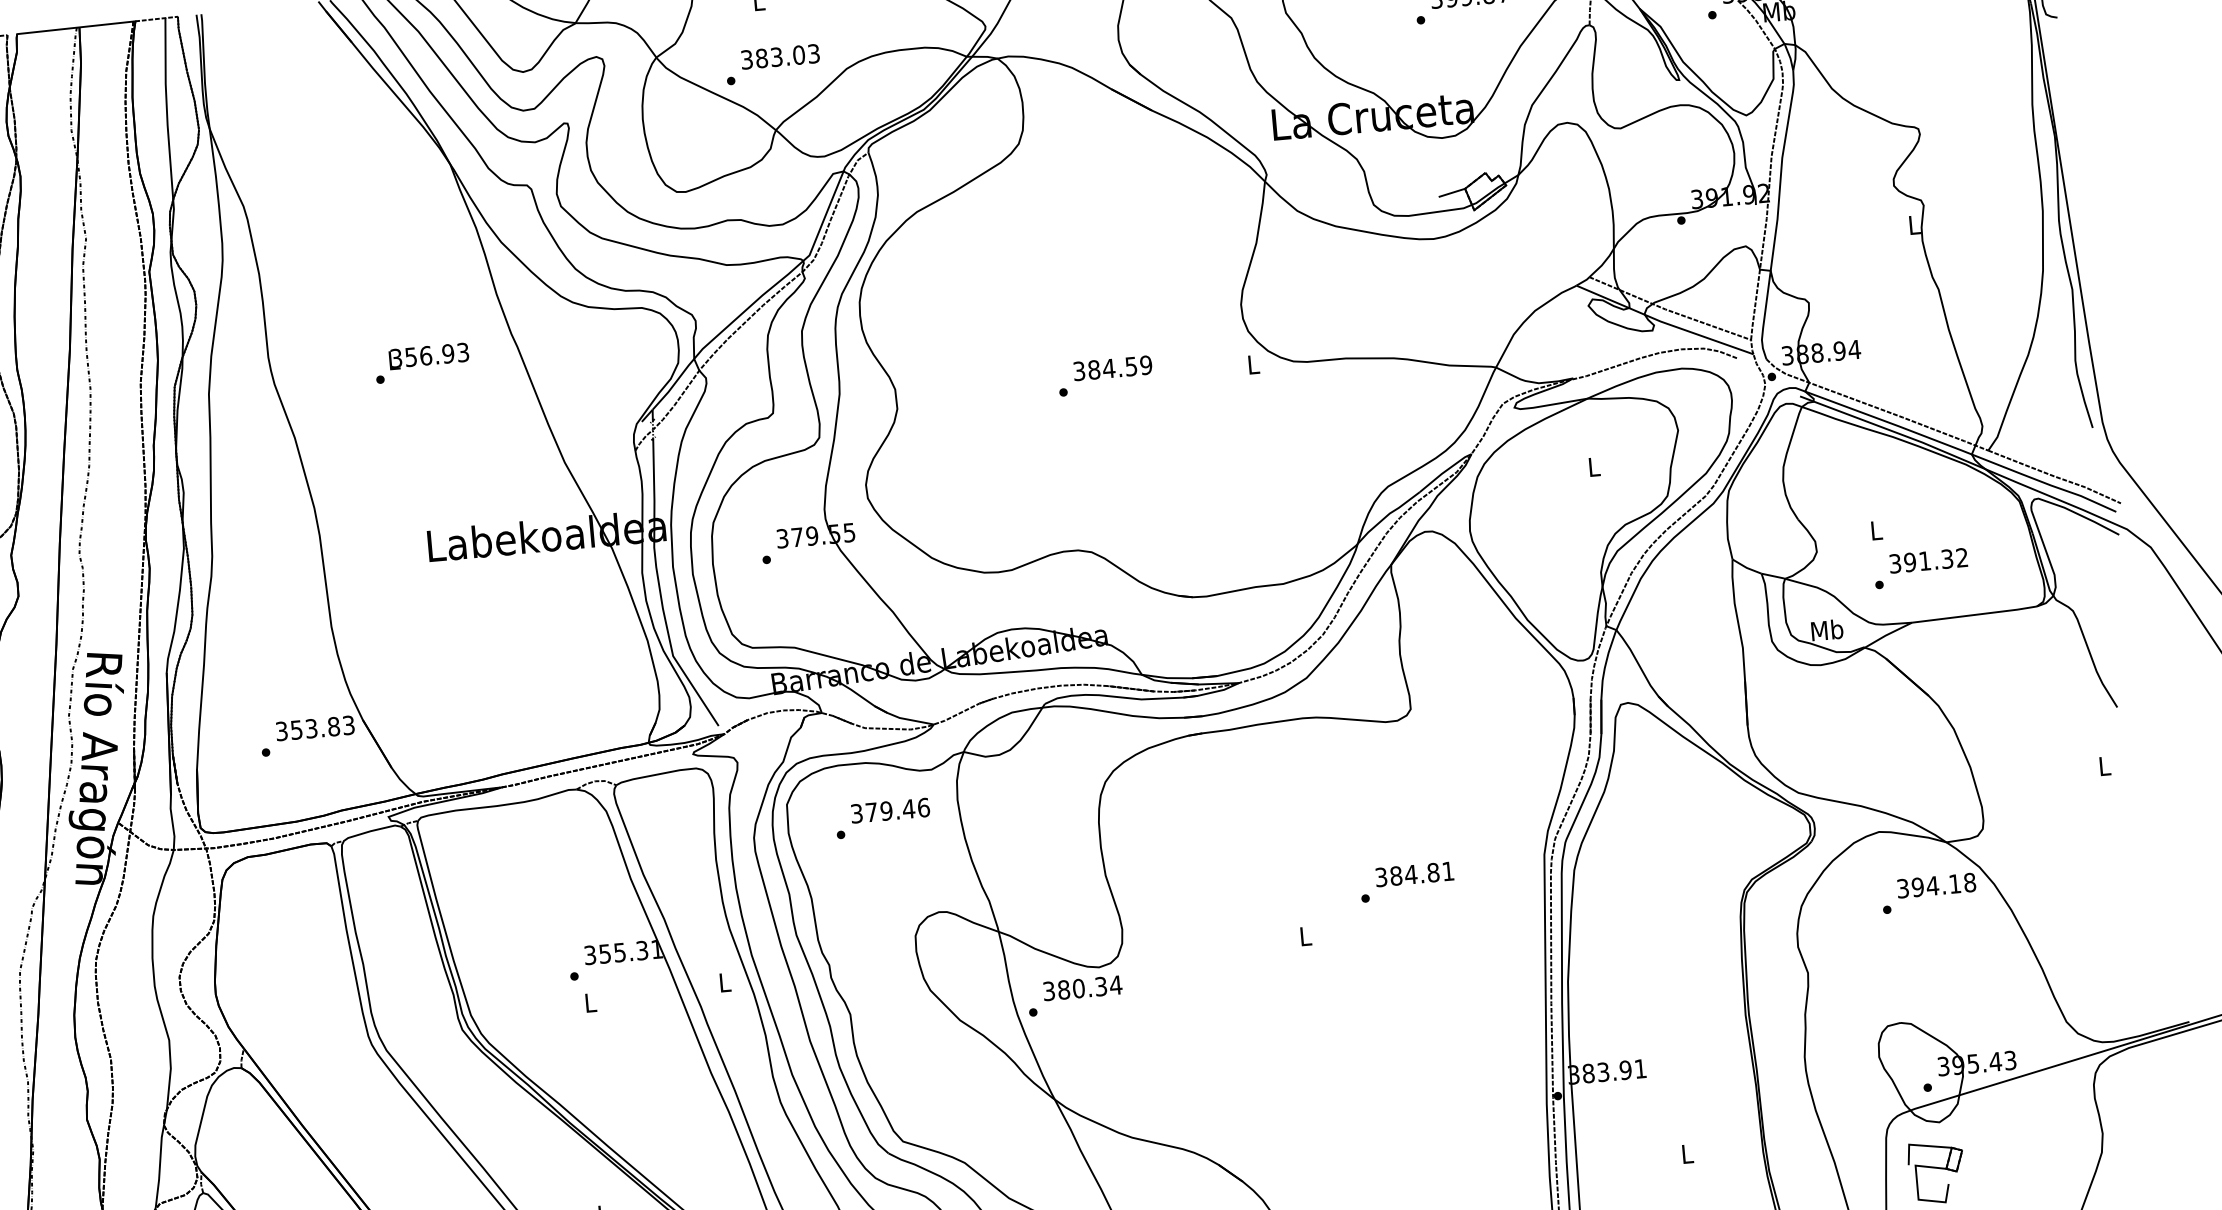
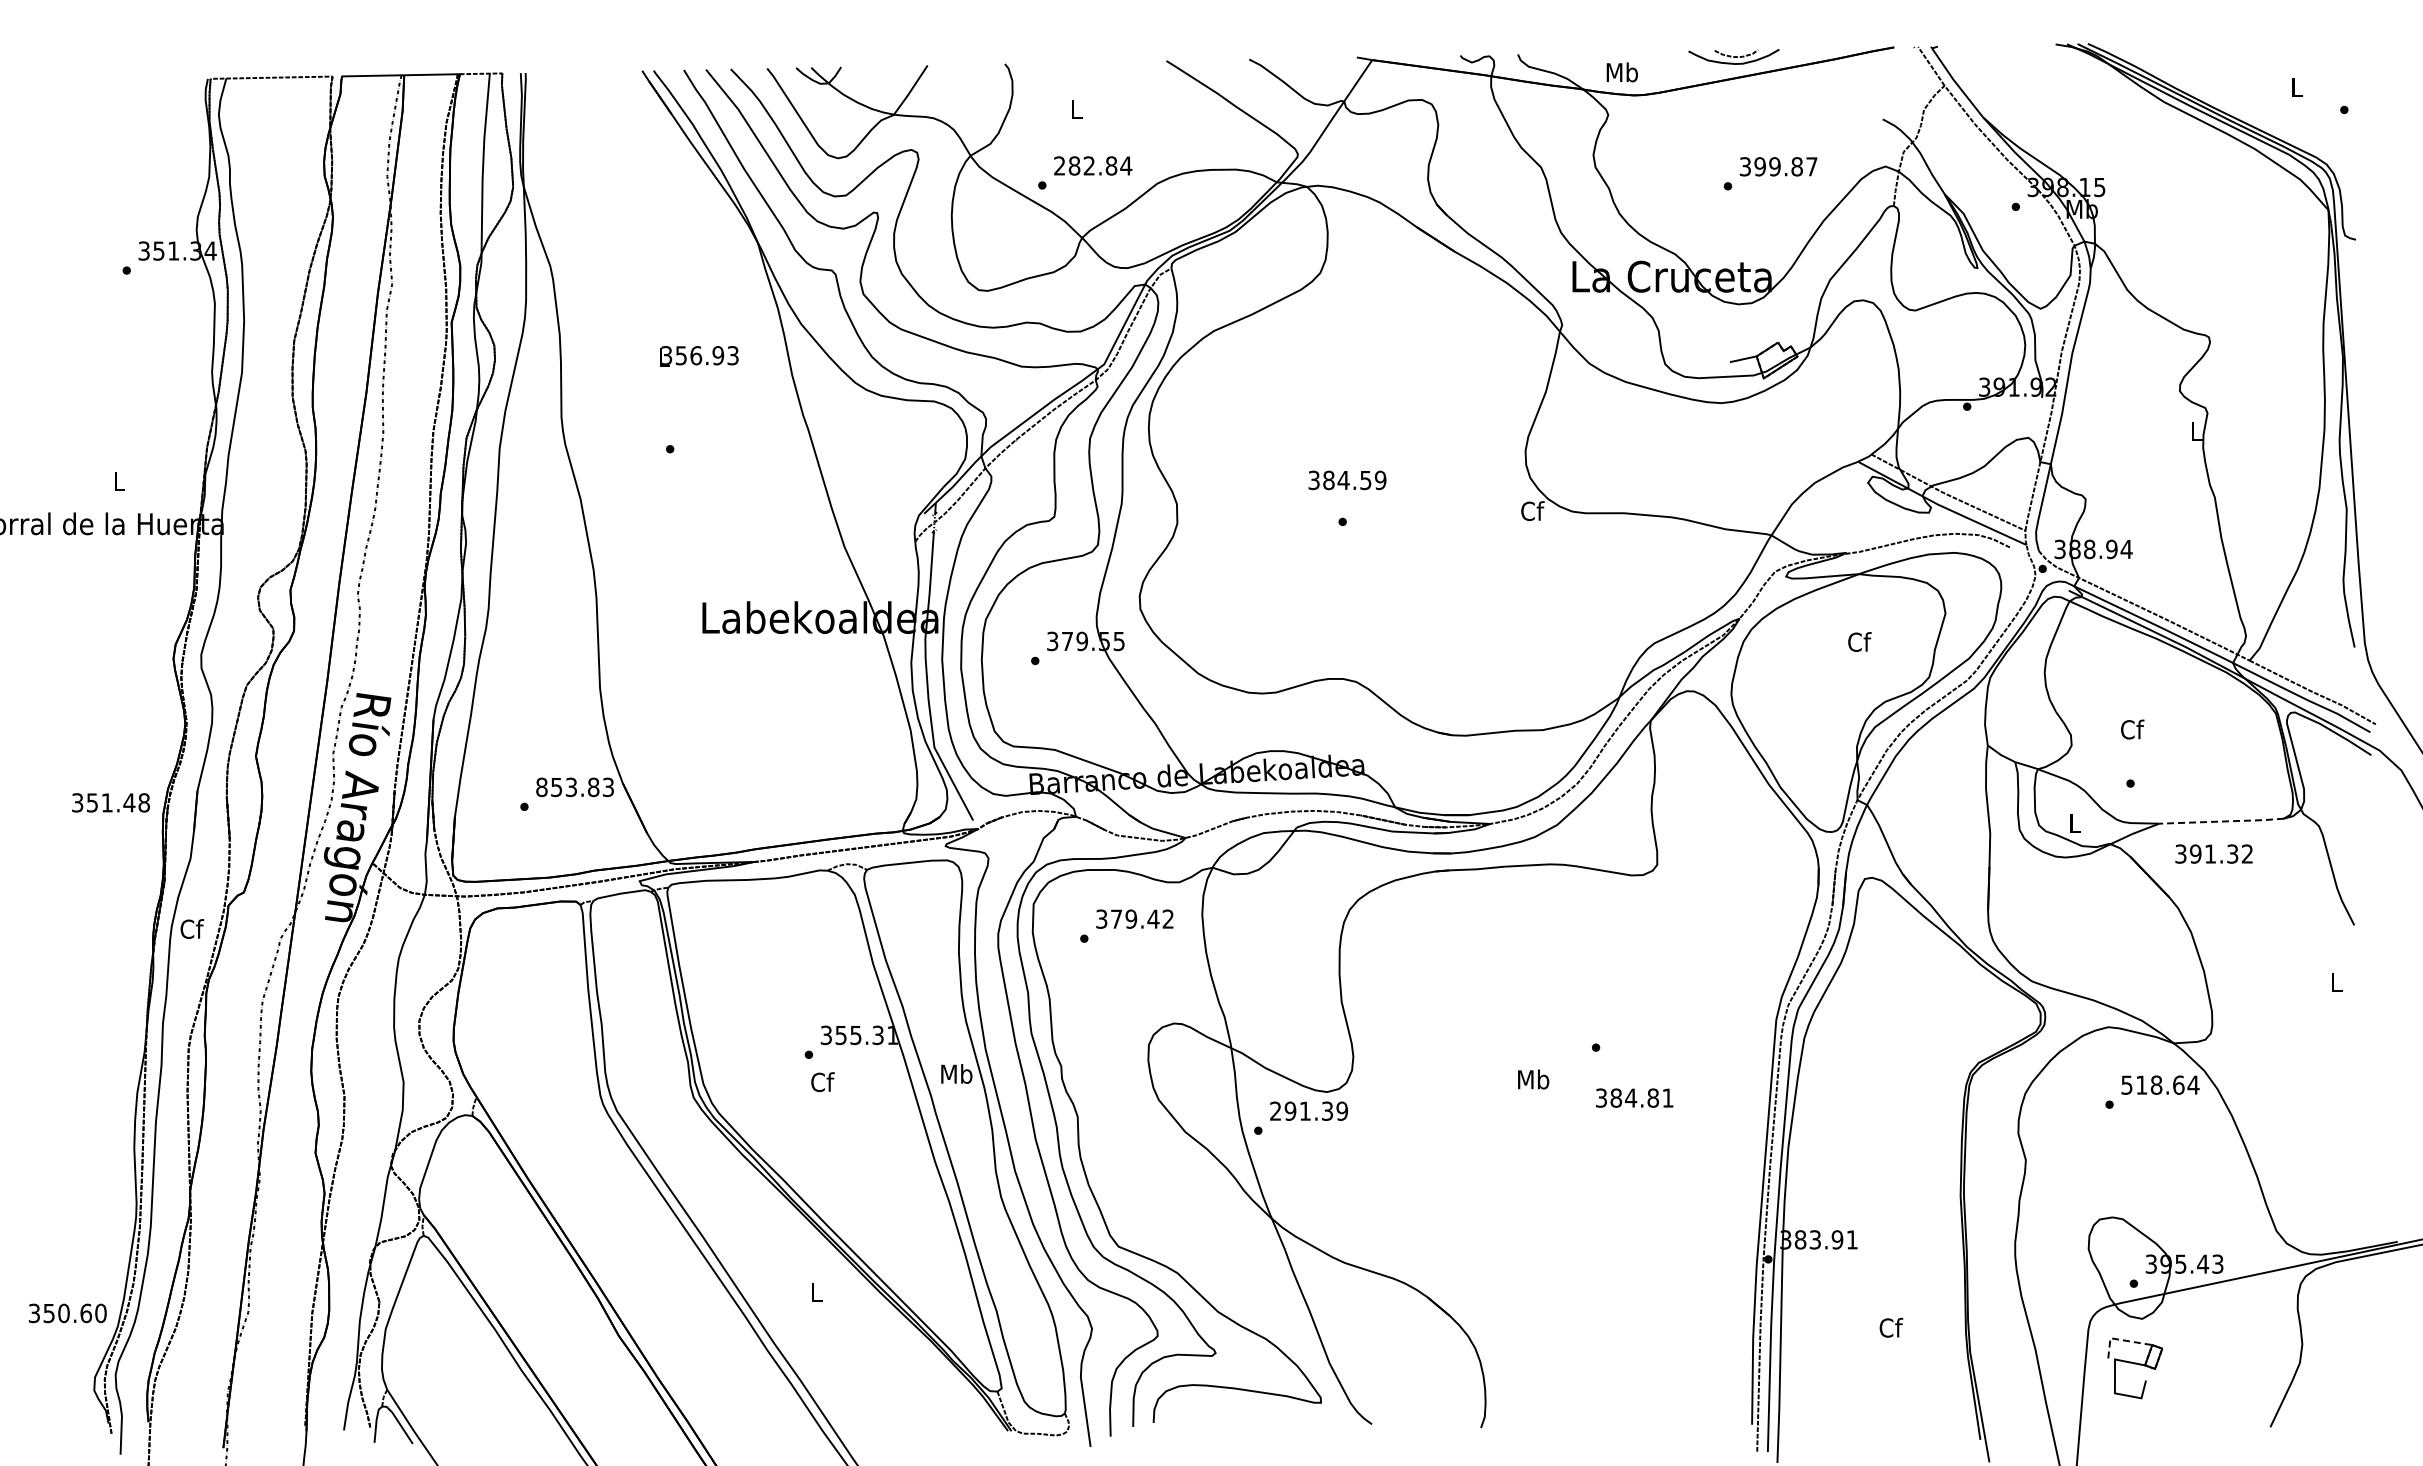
text: (780, 56) -> (1093, 165), 383.03 -> 282.84
text: (429, 356) -> (699, 356), moved
text: (1253, 364) -> (1532, 511), L -> Cf
text: (1112, 368) -> (1347, 480), moved
text: (1594, 466) -> (1859, 641), L -> Cf
text: (1876, 530) -> (2132, 729), L -> Cf
text: (1927, 560) -> (2213, 853), moved
line: (1974, 614) -> (2221, 821), solid -> dashed
text: (1826, 630) -> (2074, 823), Mb -> L
text: (281, 731) -> (541, 787), 353.83 -> 853.83
text: (923, 807) -> (1168, 918), 379.46 -> 379.42
text: (1414, 873) -> (1634, 1097), moved
text: (1936, 884) -> (2160, 1084), 394.18 -> 518.64
text: (1305, 936) -> (1533, 1079), L -> Mb
text: (724, 981) -> (956, 1073), L -> Mb
text: (1082, 987) -> (1309, 1110), 380.34 -> 291.39
text: (590, 1003) -> (822, 1082), L -> Cf
line: (1920, 1145) -> (2121, 1340), solid -> dashed
text: (1687, 1153) -> (1891, 1327), L -> Cf

